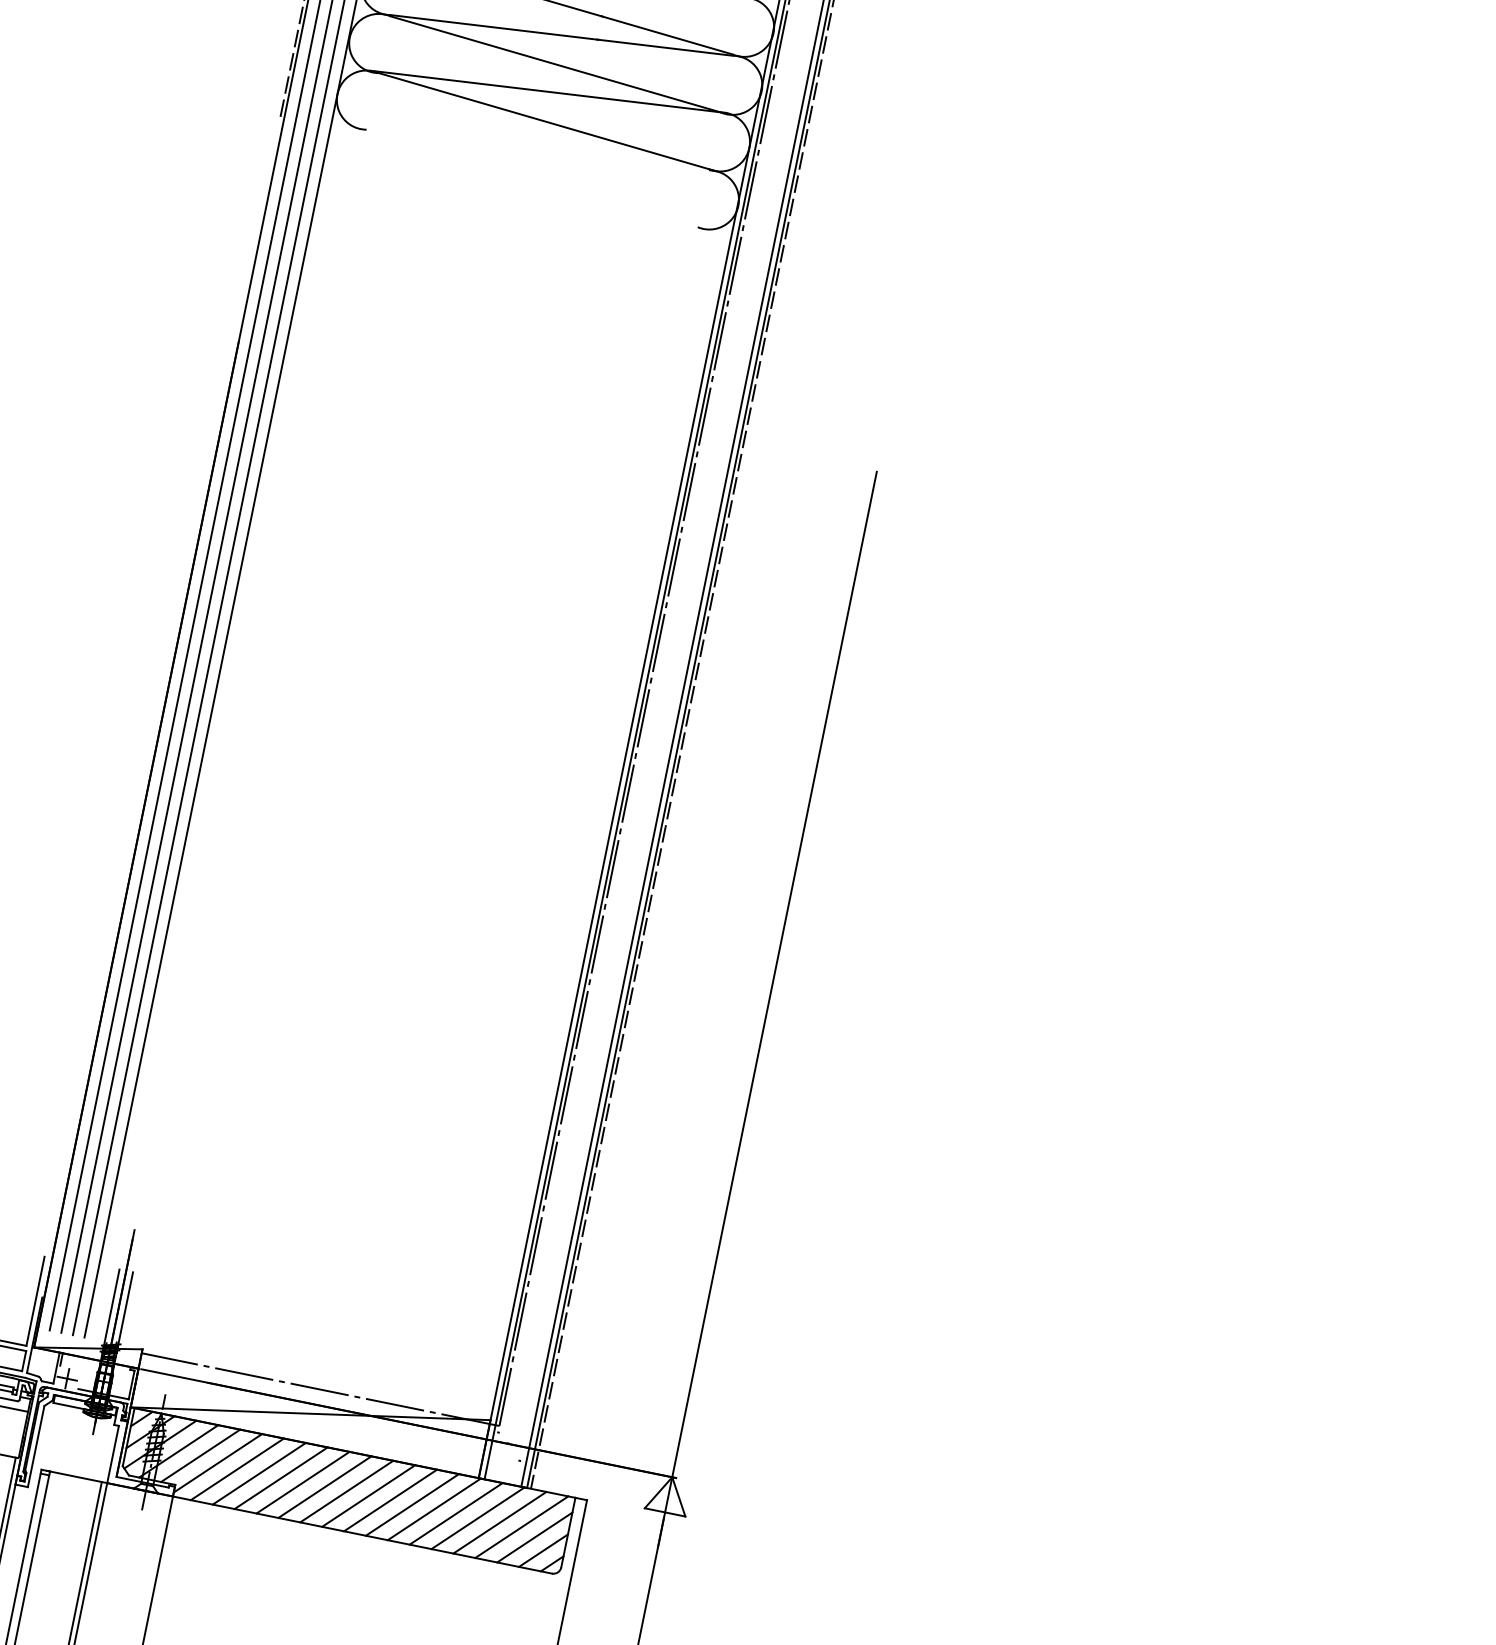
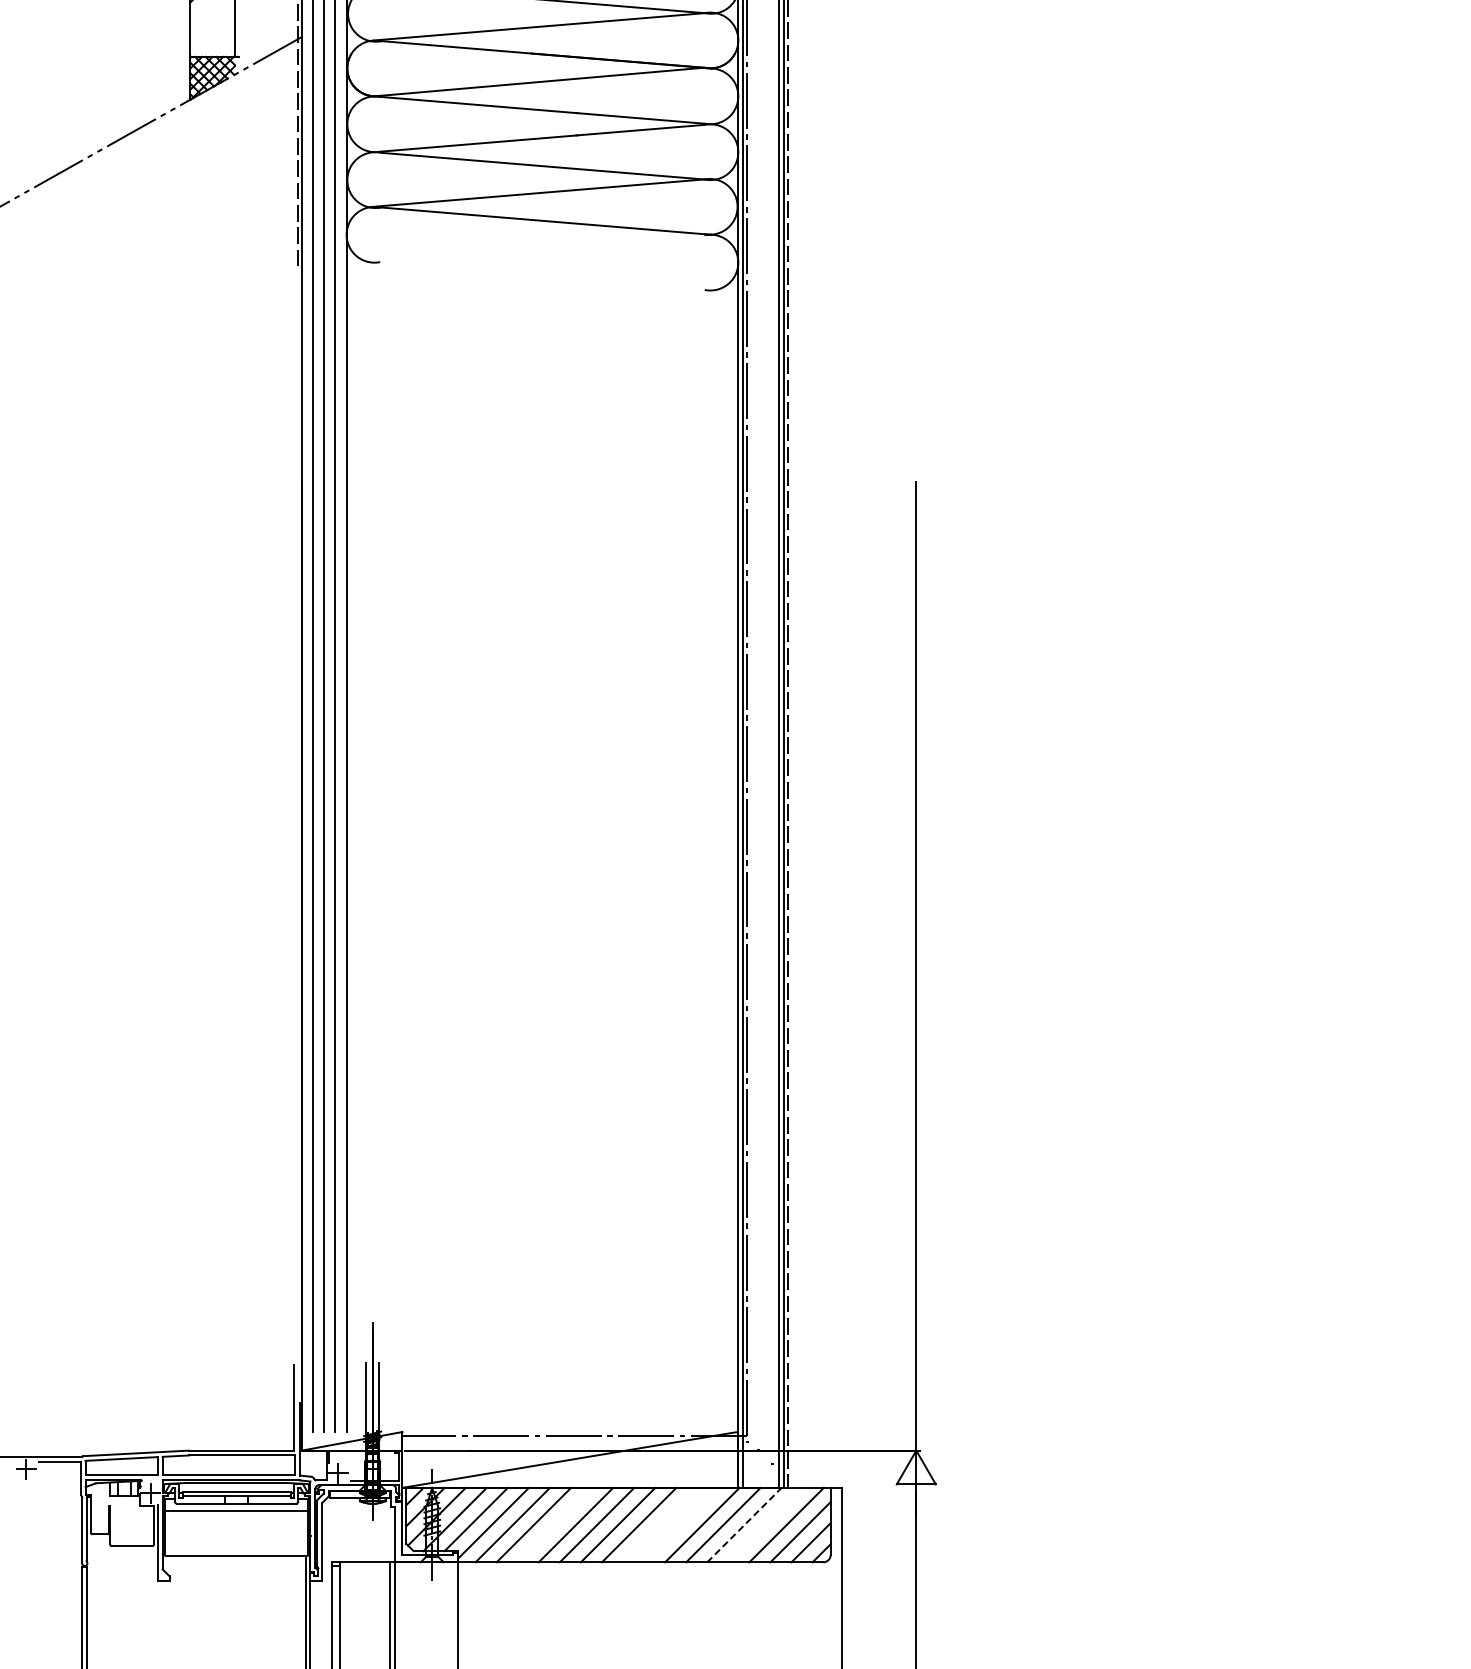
line: (280, 1477) -> (554, 1524), removed
line: (390, 1499) -> (660, 1524), removed
line: (412, 1504) -> (681, 1524), removed
line: (477, 1518) -> (744, 1525), solid -> dashed
line: (500, 1522) -> (765, 1524), removed

